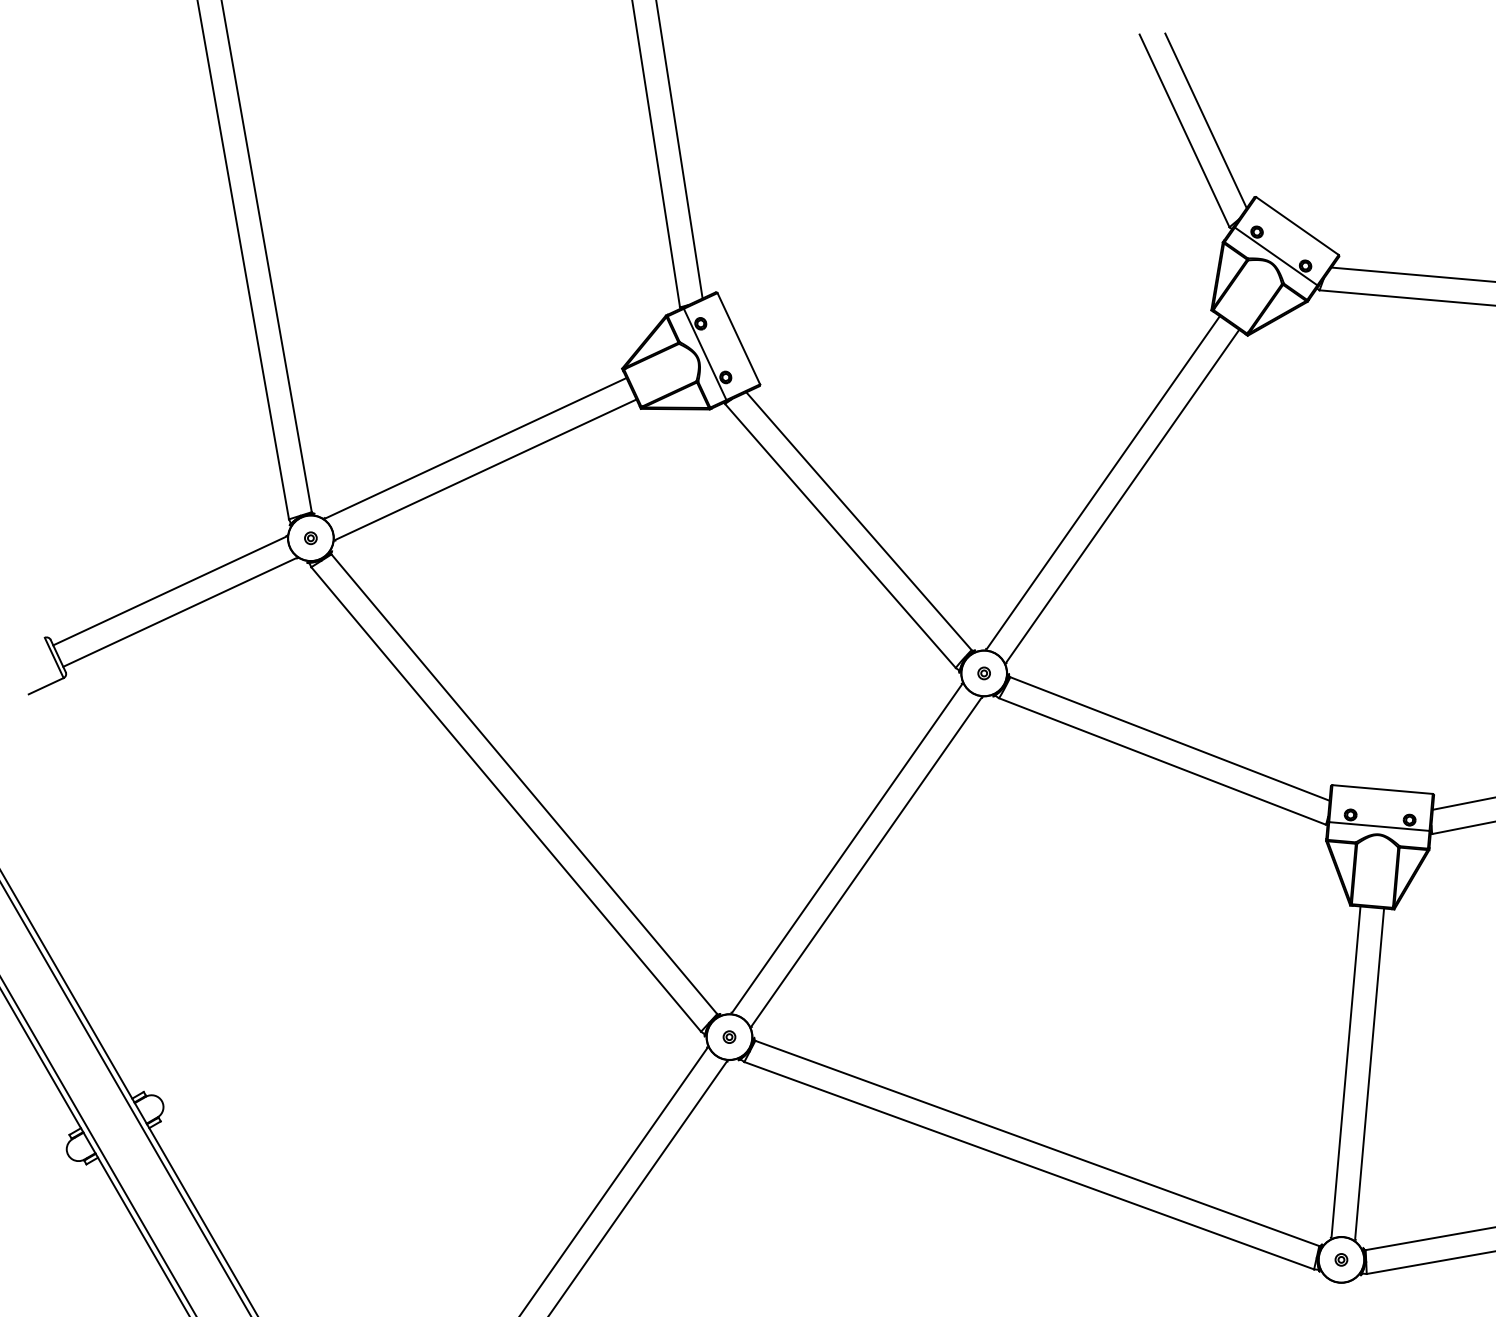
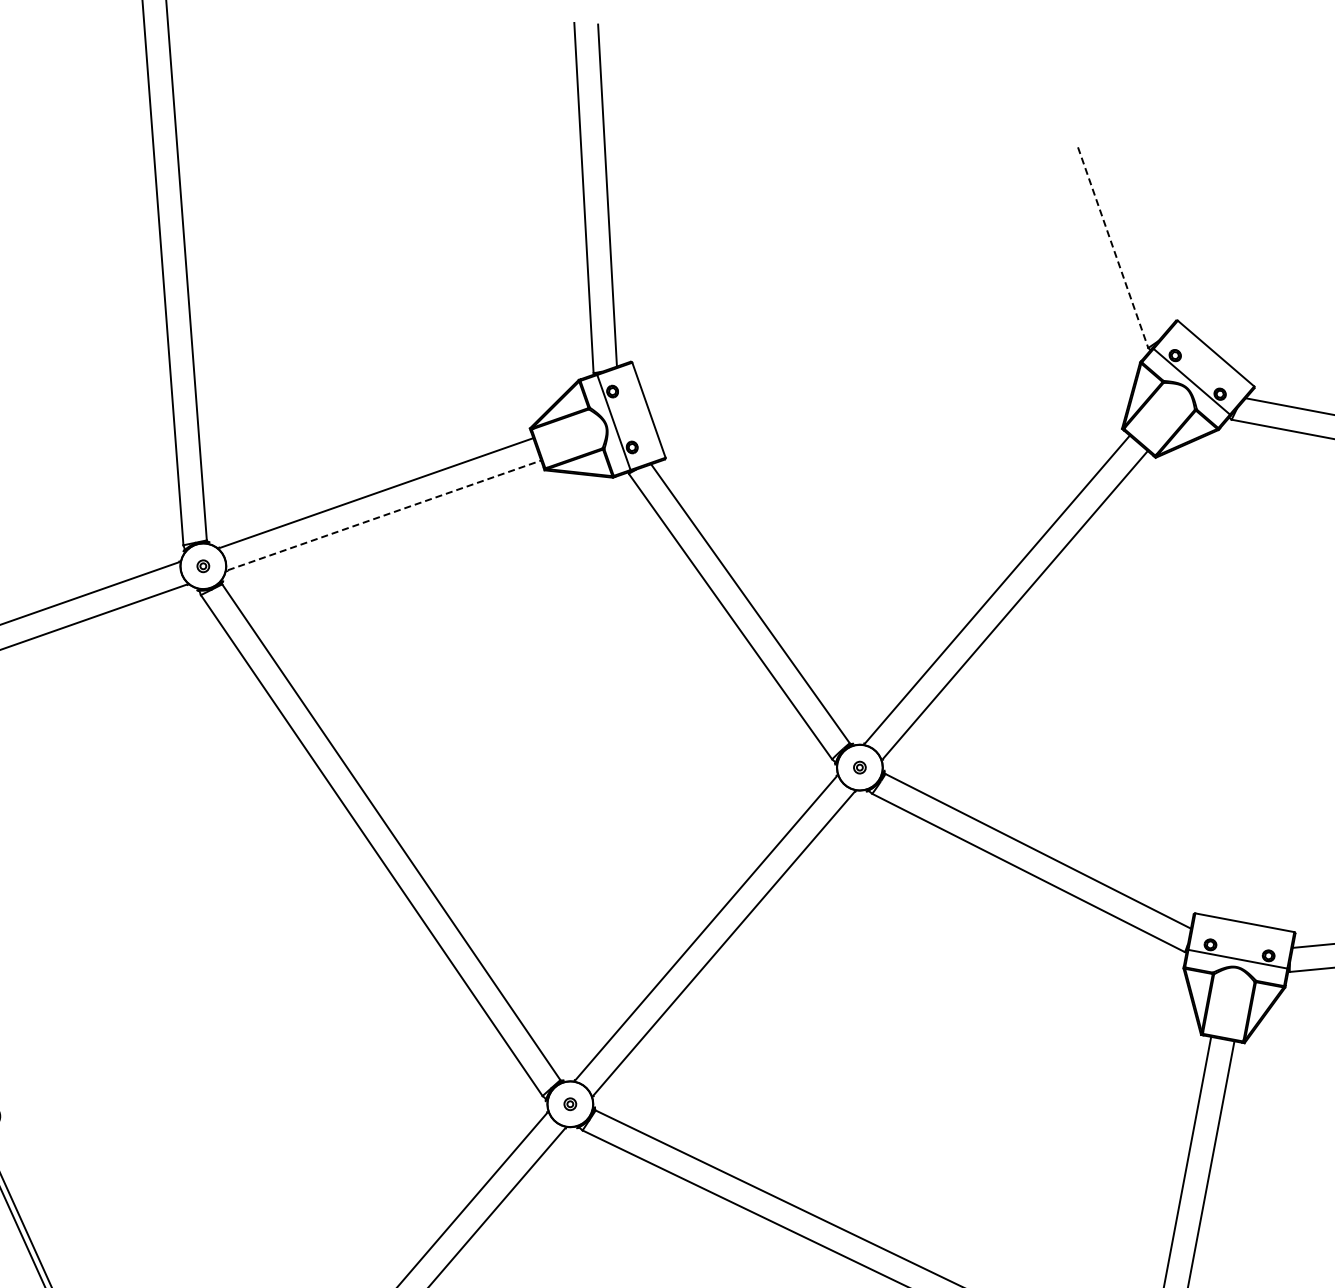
line: (1205, 120) -> (1135, 239), removed
line: (1184, 131) -> (1113, 248), solid -> dashed
line: (486, 469) -> (384, 515), solid -> dashed

